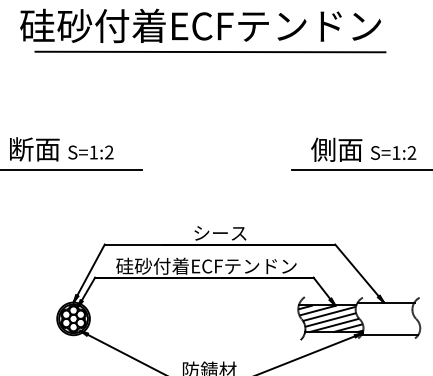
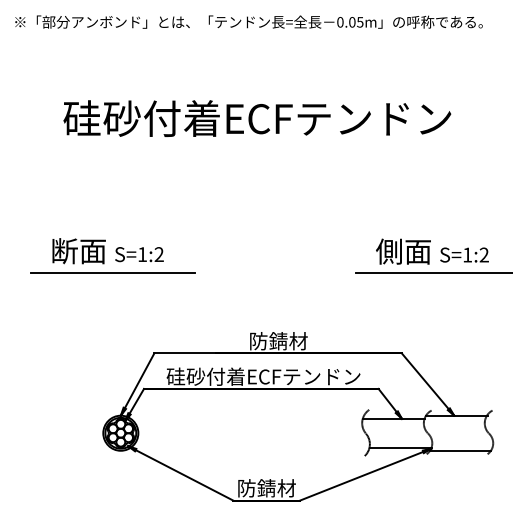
line: (210, 51) -> (267, 146), removed
text: (220, 233) -> (278, 341), シース -> 防錆材
hatch: (331, 318) -> (397, 432), removed

